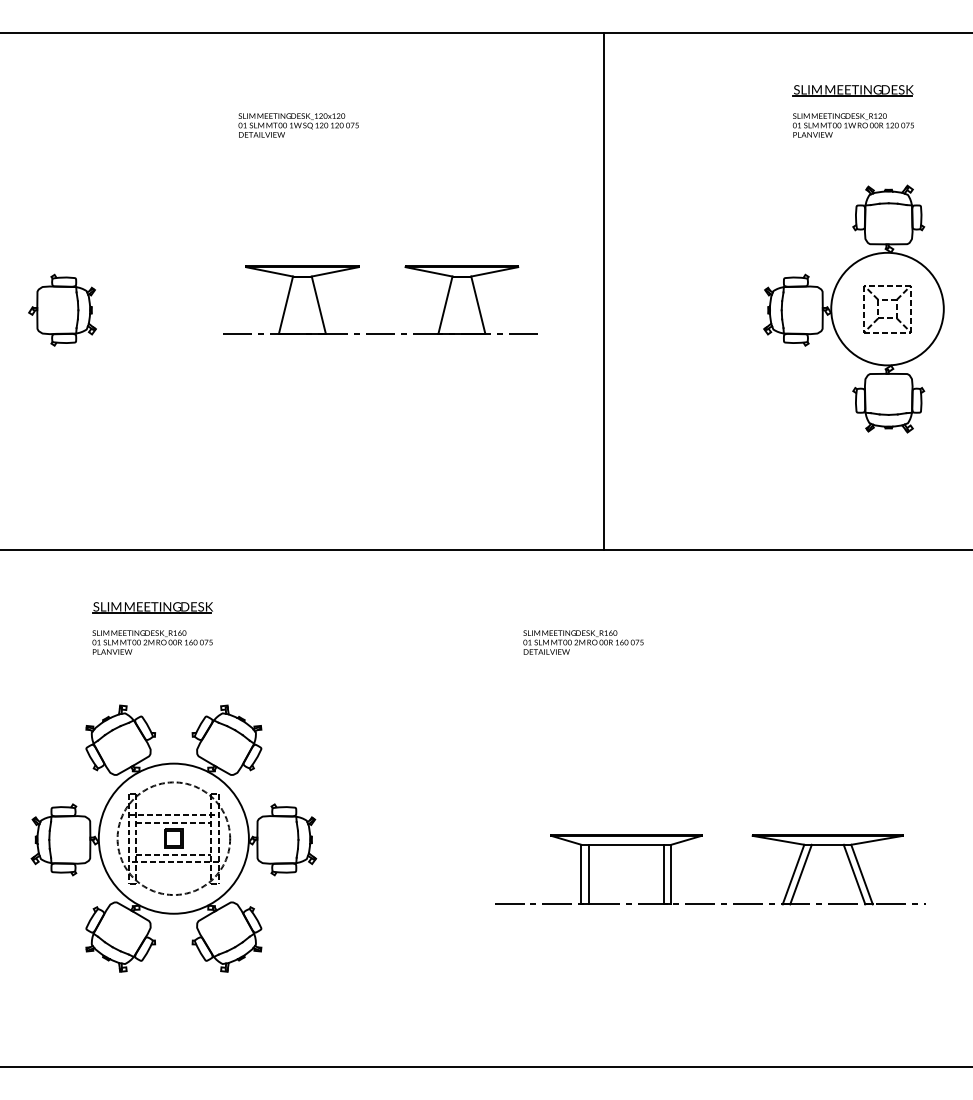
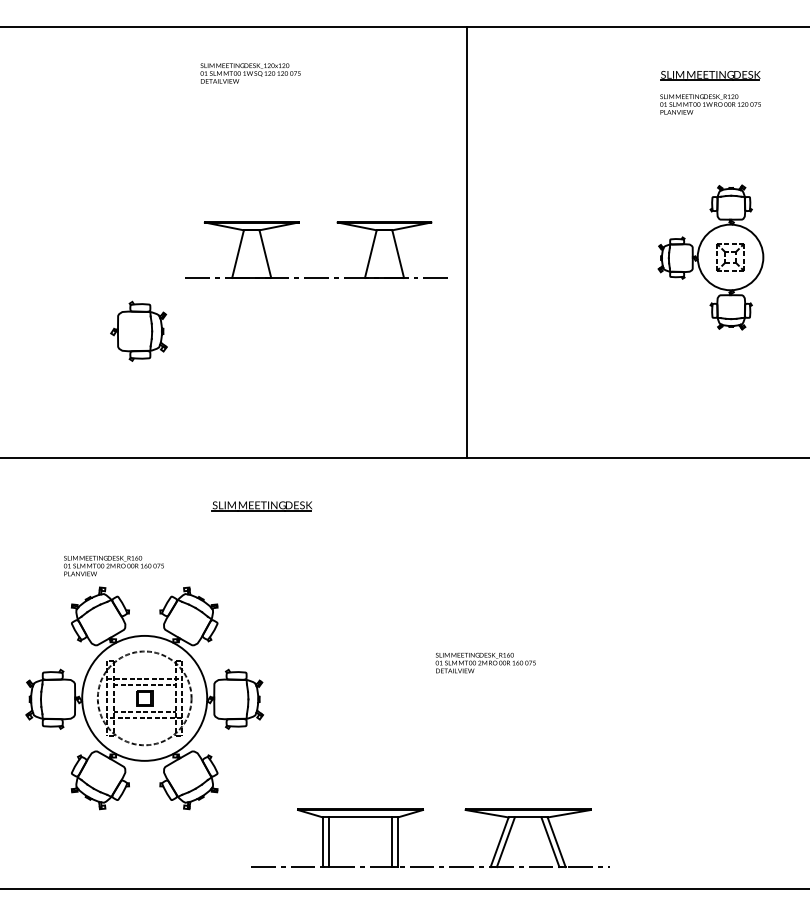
text: (298, 125) -> (250, 73), moved
line: (603, 291) -> (466, 242), moved
part: (61, 309) -> (138, 330), moved
part: (853, 309) -> (710, 257), size x0.7
part: (152, 608) -> (261, 506), moved
text: (152, 641) -> (113, 565), moved
text: (583, 641) -> (485, 662), moved
part: (710, 903) -> (430, 866), moved

